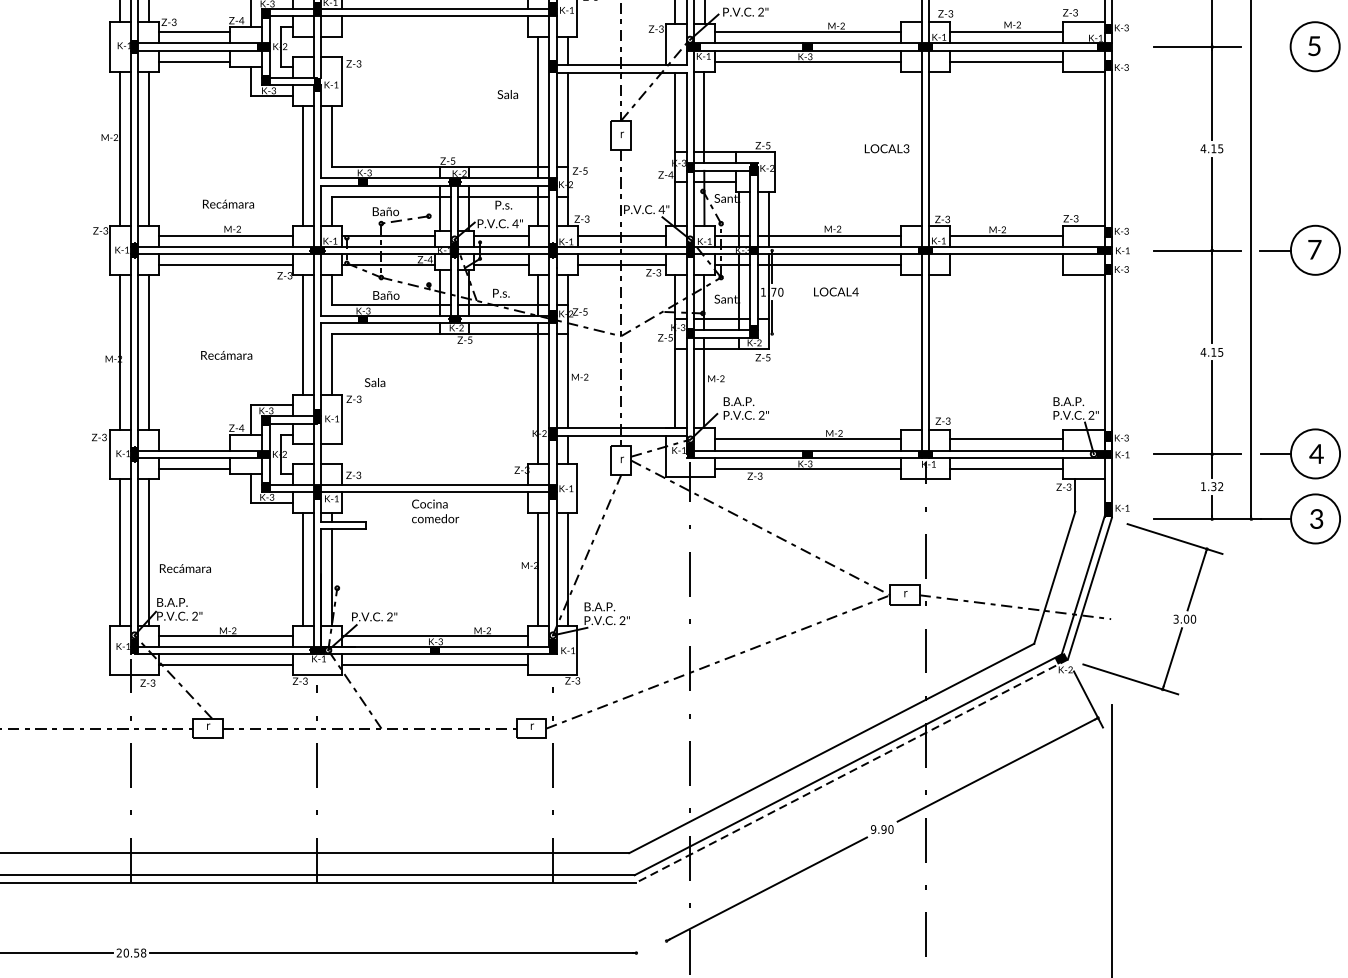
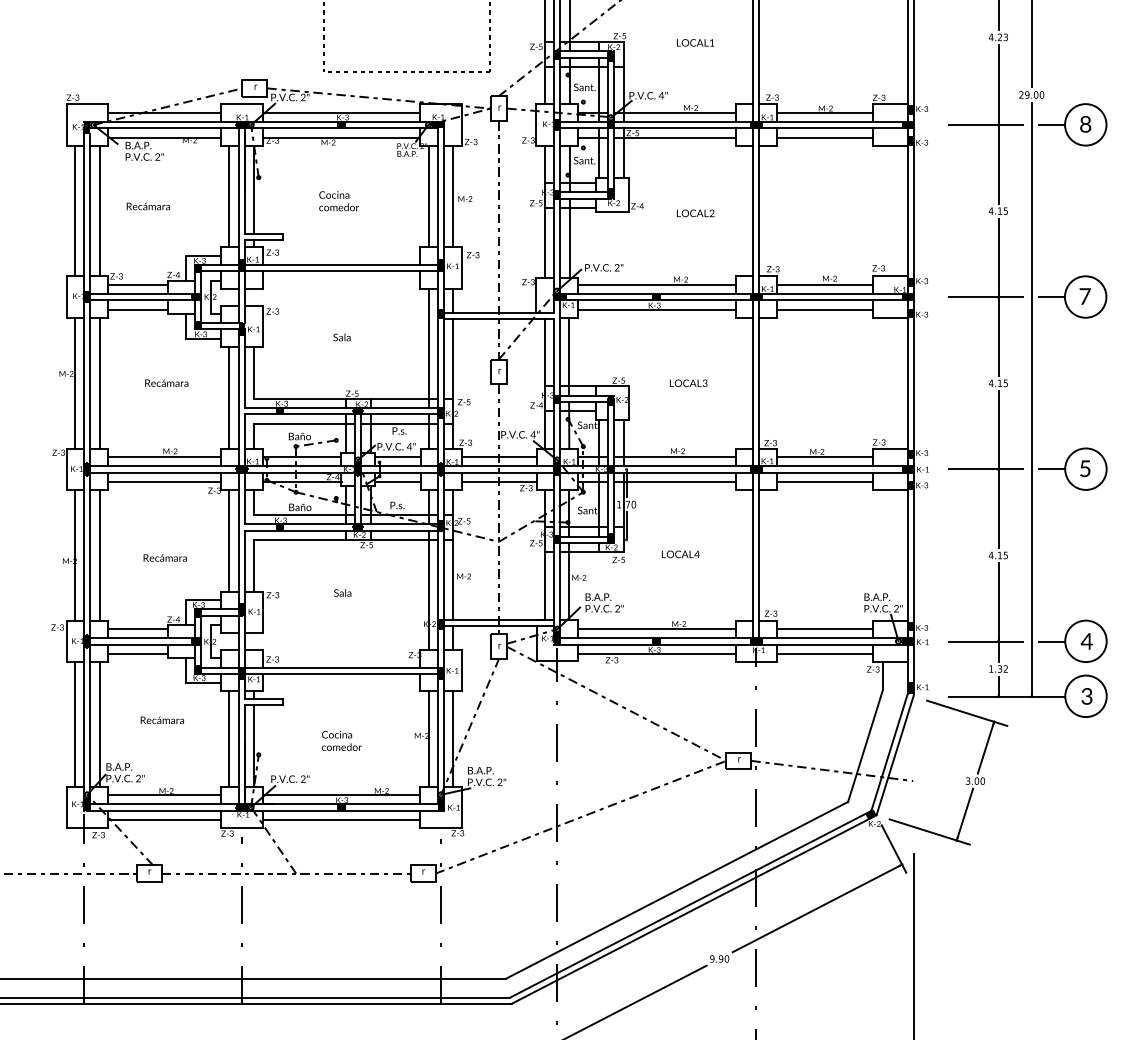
text: (1313, 46) -> (1084, 296), 5 -> 7
line: (1275, 47) -> (1052, 297), added
text: (507, 94) -> (341, 337), moved
text: (886, 147) -> (688, 382), moved
text: (228, 203) -> (166, 382), moved
text: (1314, 249) -> (1085, 468), 7 -> 5
line: (1006, 264) -> (824, 481), added
text: (836, 292) -> (680, 554), moved
text: (374, 381) -> (342, 592), moved
line: (195, 439) -> (138, 629), added
text: (435, 510) -> (341, 740), moved
text: (184, 567) -> (161, 719), moved
line: (851, 771) -> (693, 909), dashed -> solid

